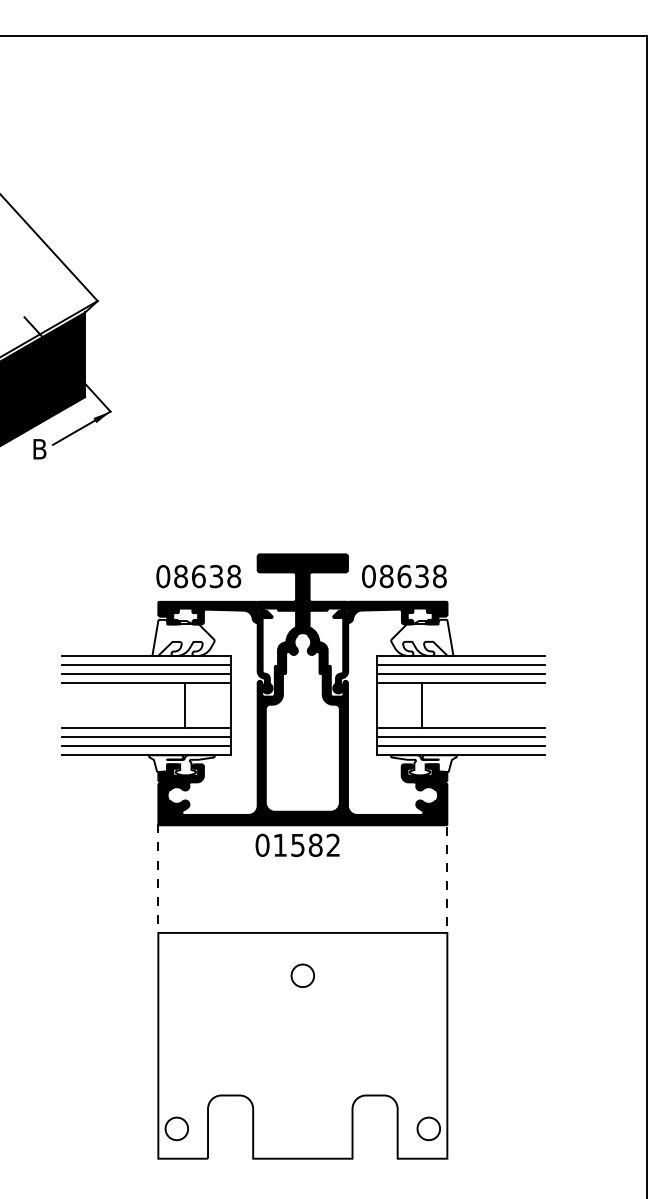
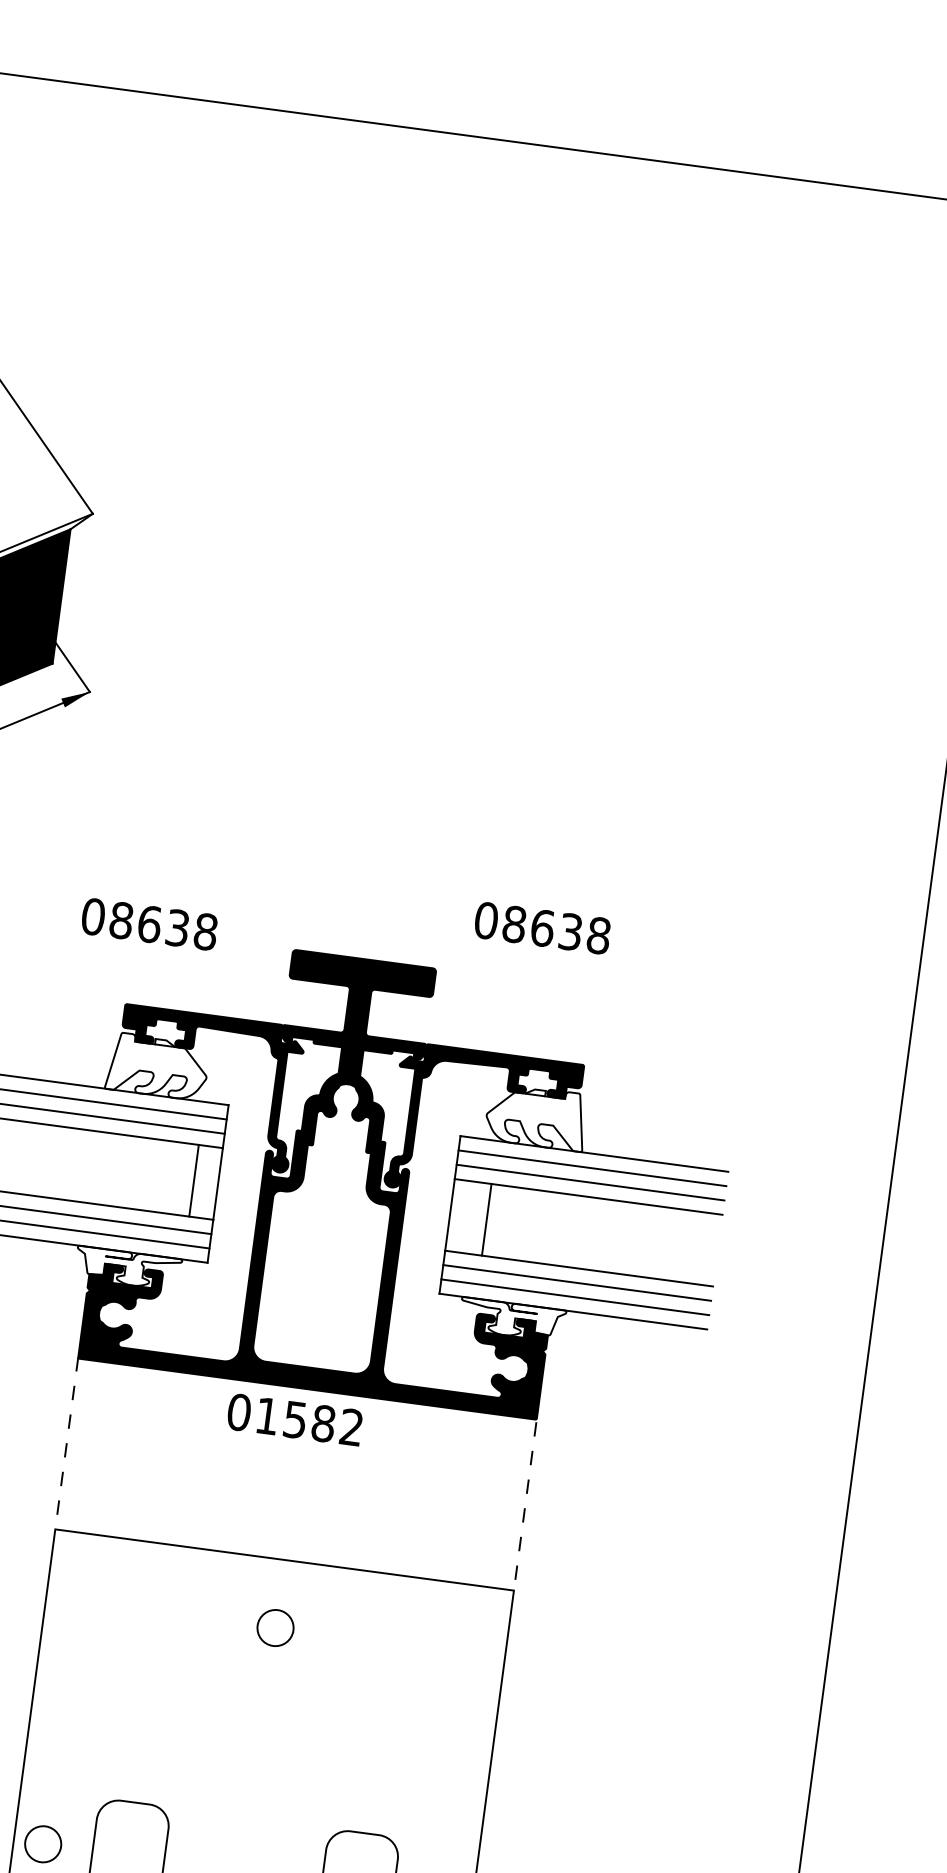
text: (198, 576) -> (149, 924), moved
text: (404, 576) -> (542, 928), moved
line: (185, 705) -> (194, 1180), moved
line: (421, 705) -> (486, 1219), moved

